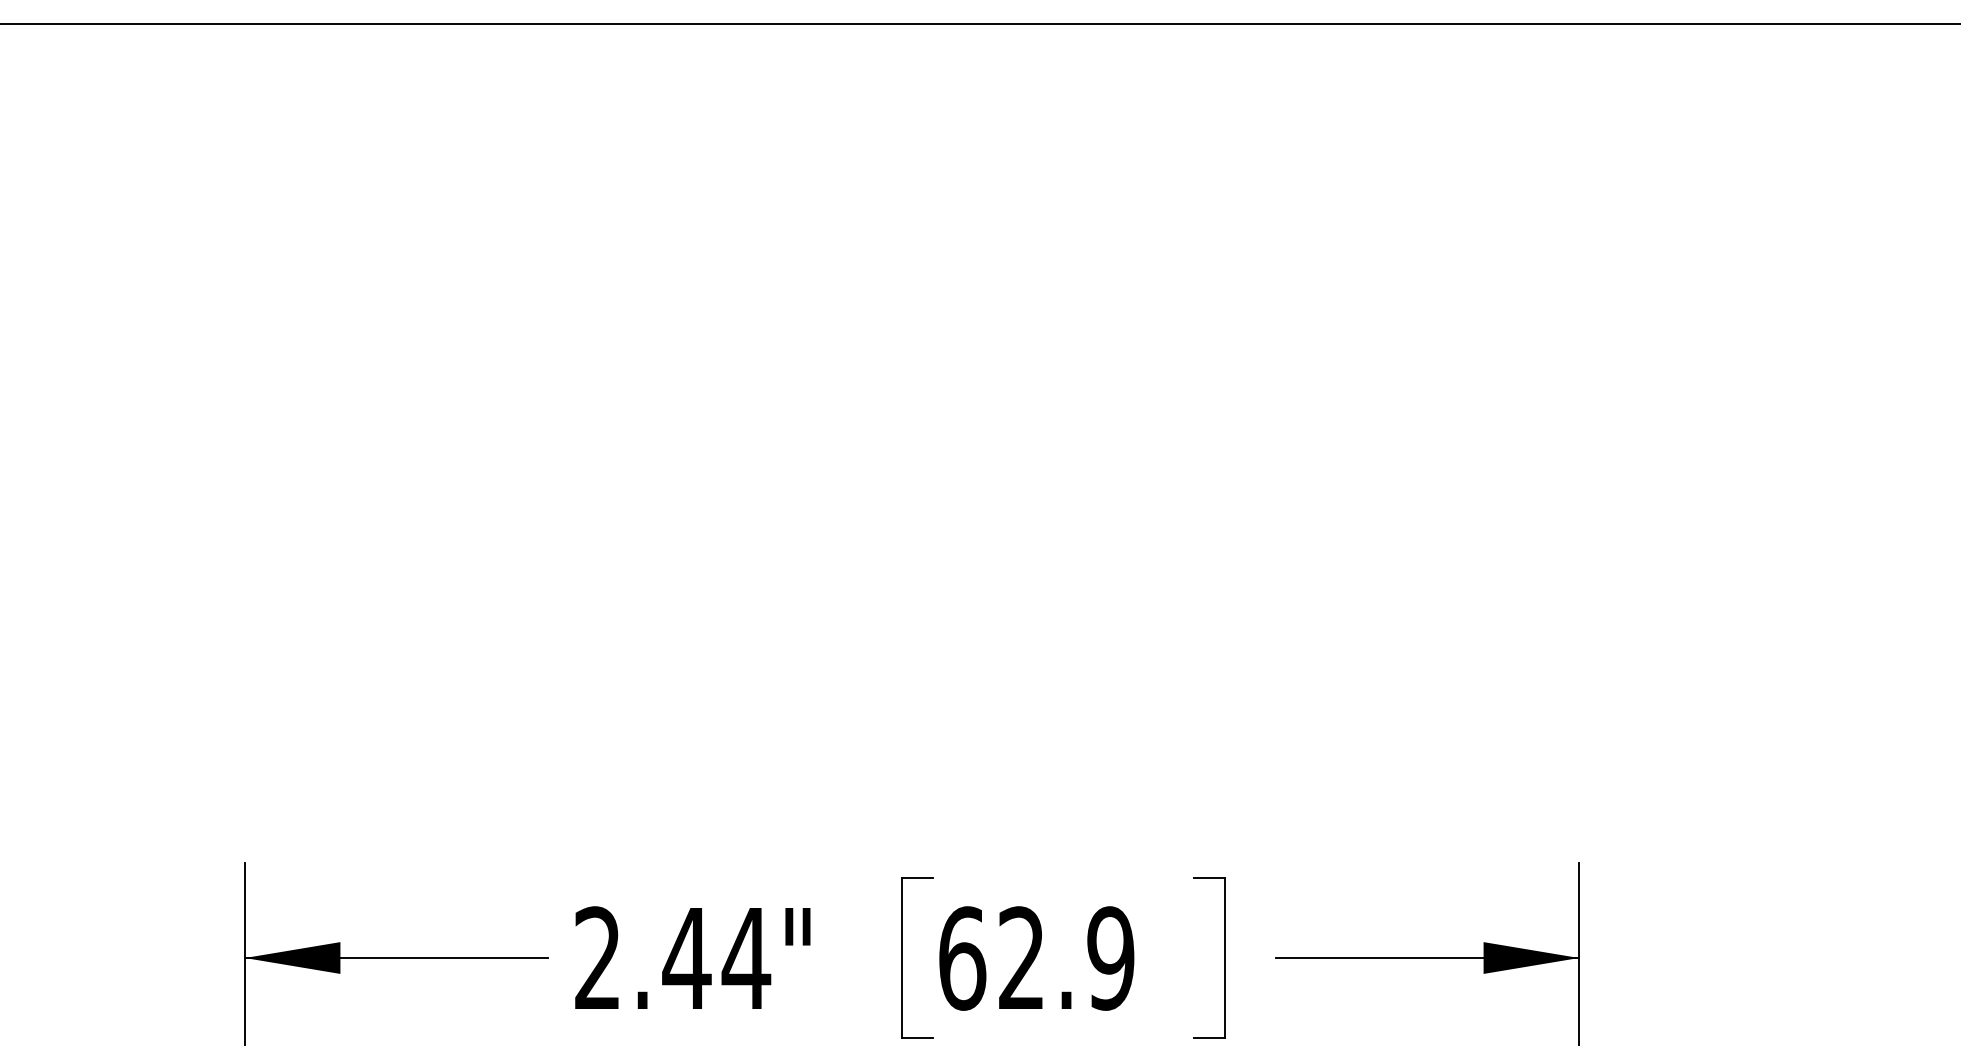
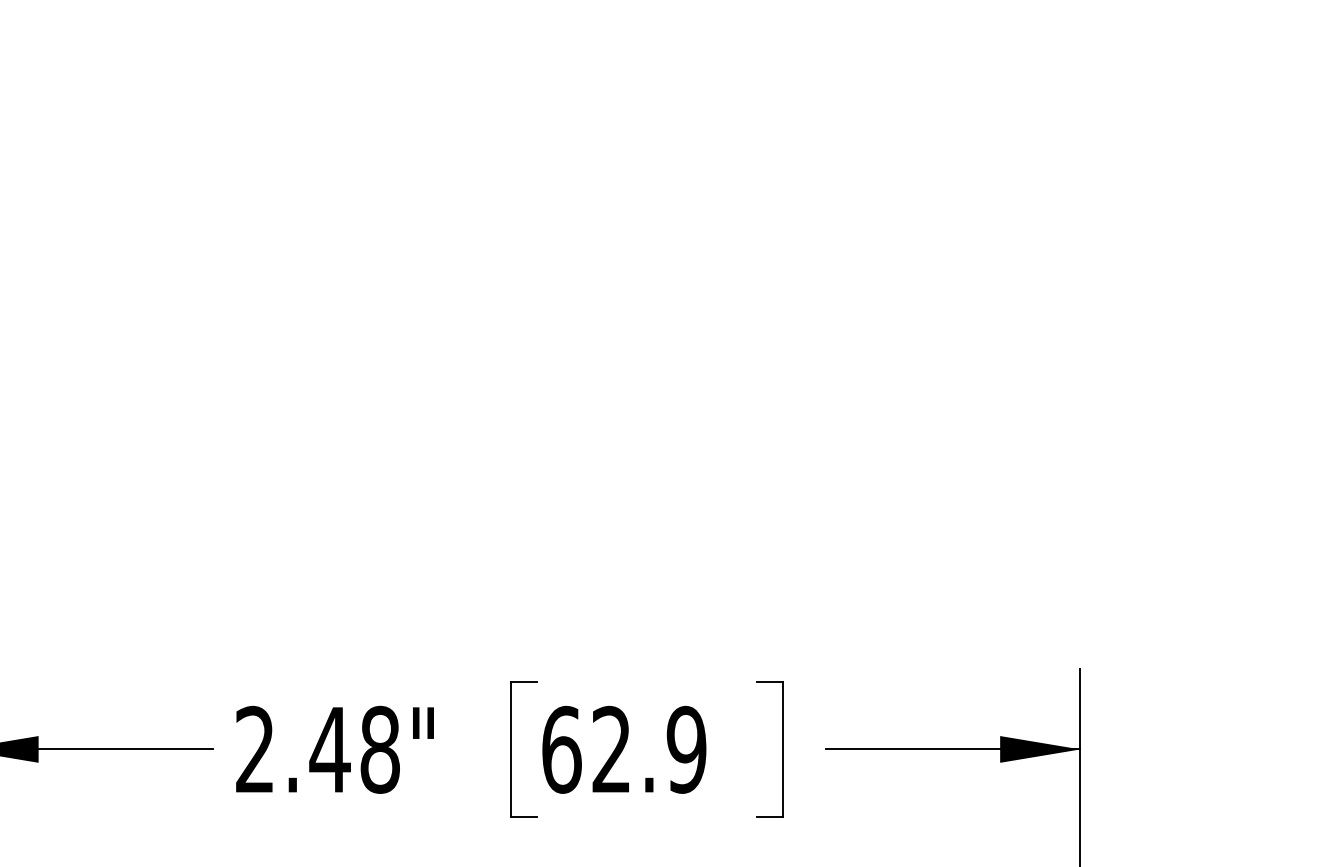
text: (746, 958) -> (380, 749), 2.44" -> 2.48"

